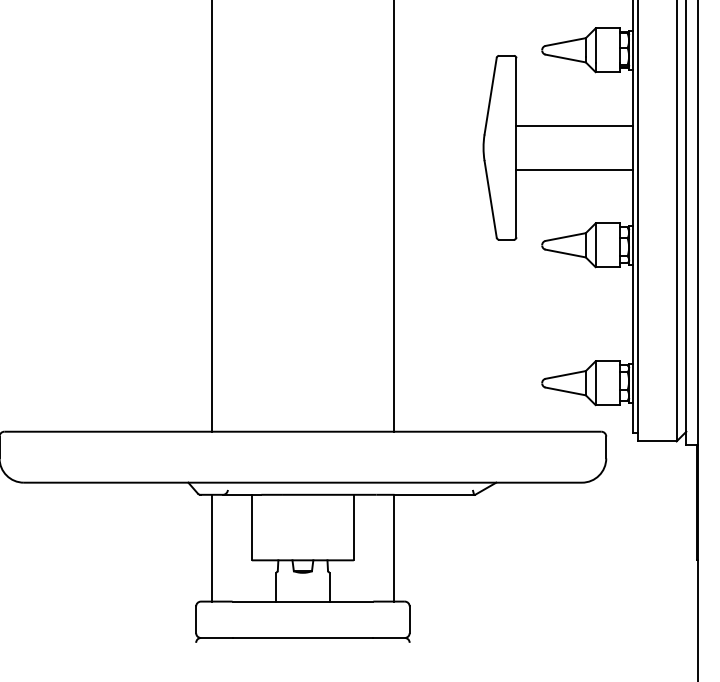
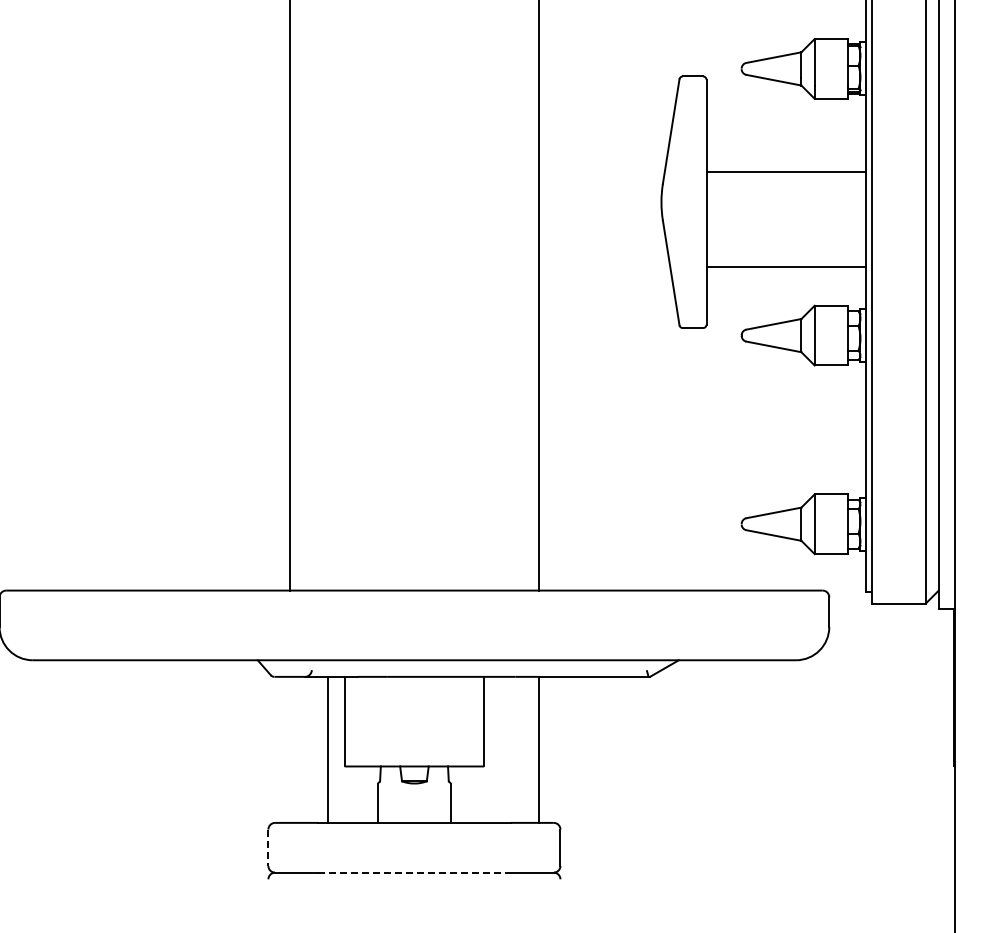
line: (574, 169) -> (785, 267), moved
line: (211, 547) -> (327, 749), moved
line: (196, 620) -> (268, 848), solid -> dashed
line: (302, 637) -> (414, 872), solid -> dashed

